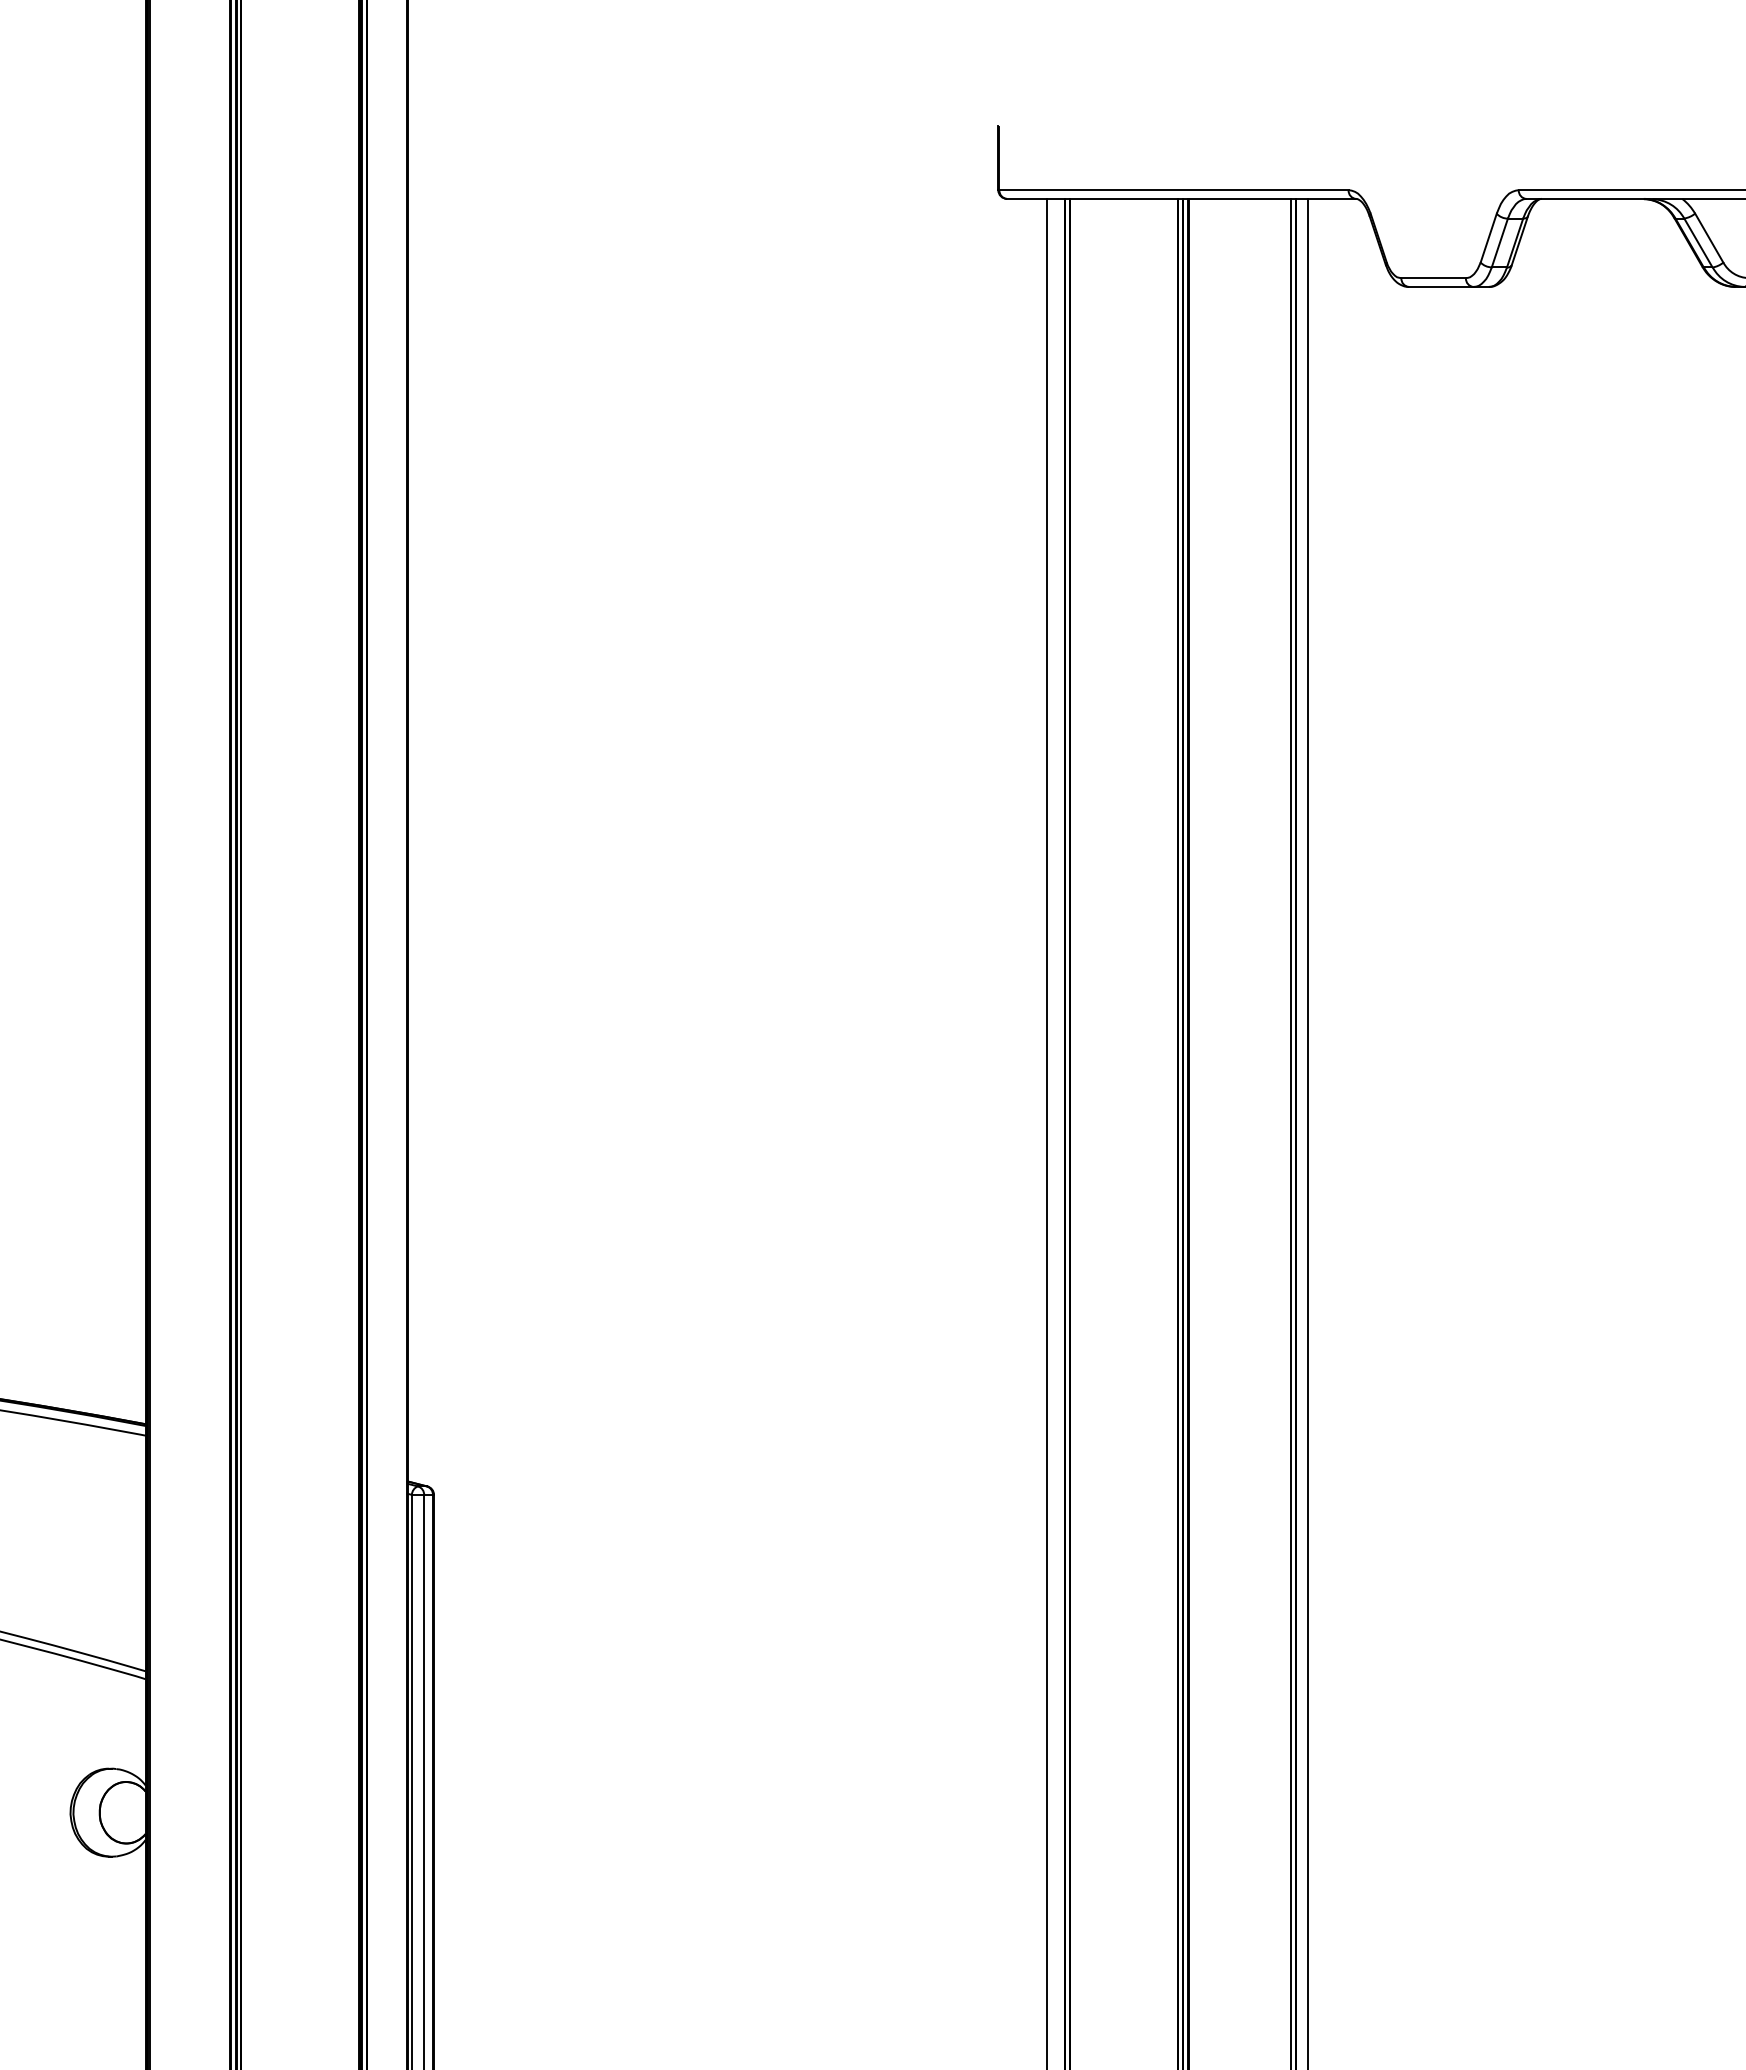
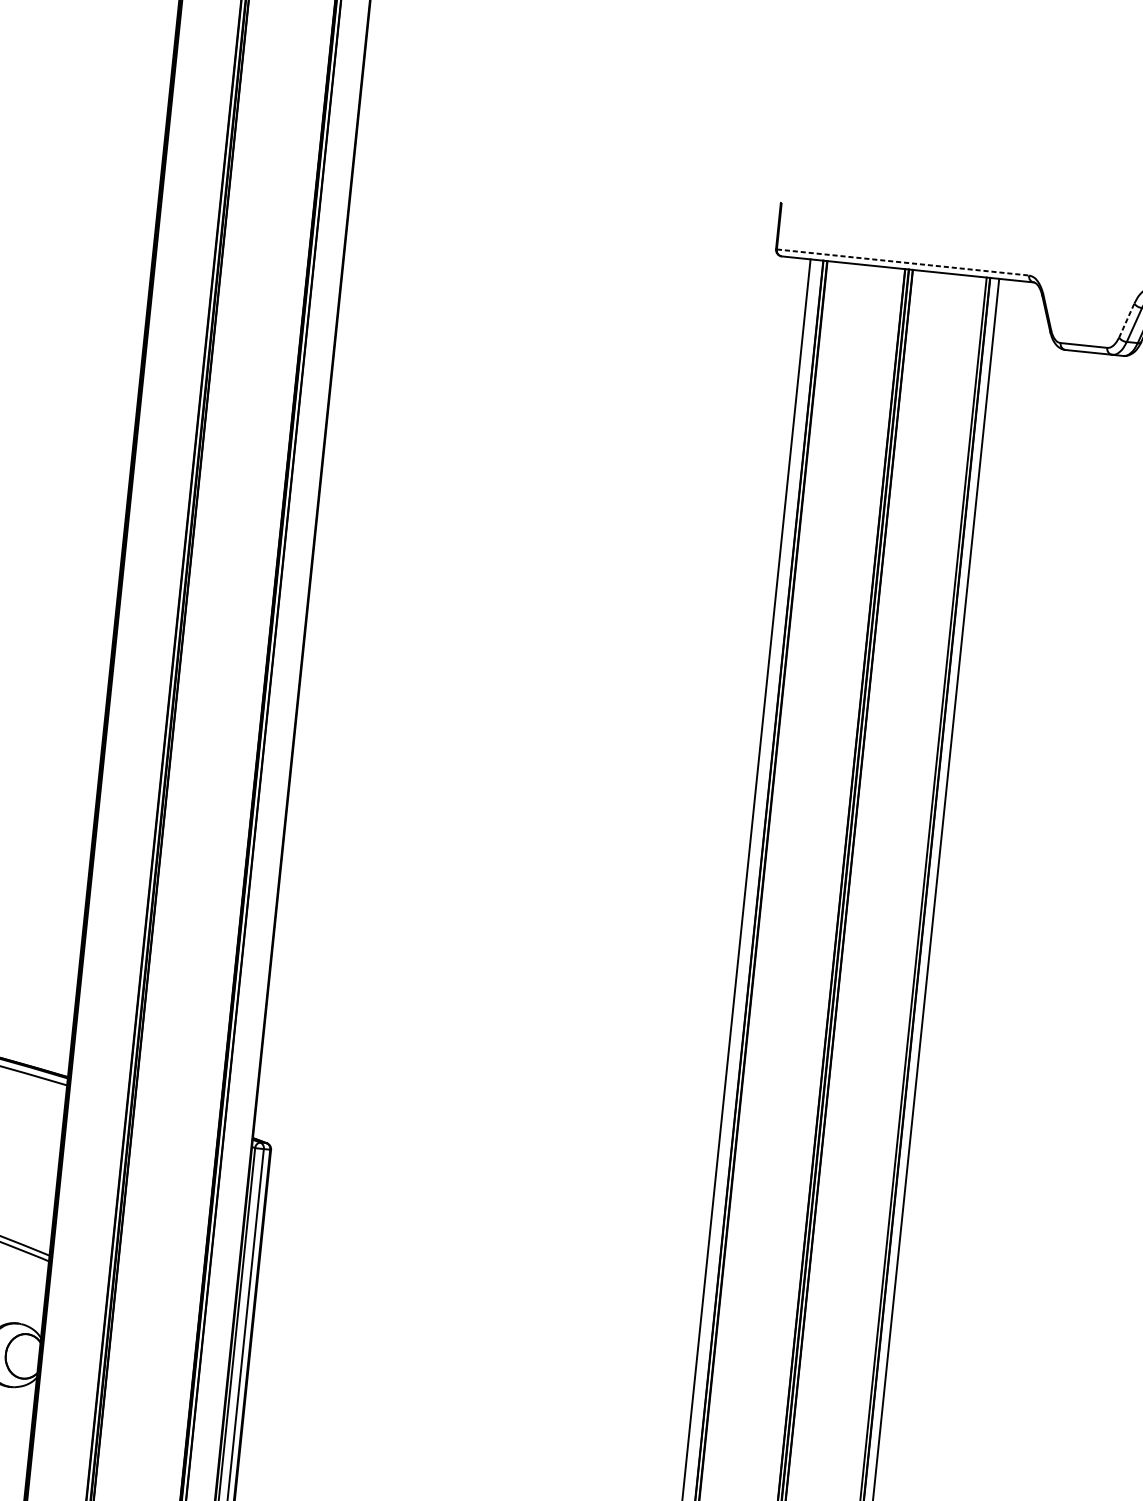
line: (1174, 190) -> (903, 262), solid -> dashed
line: (1488, 238) -> (1126, 320), solid -> dashed

